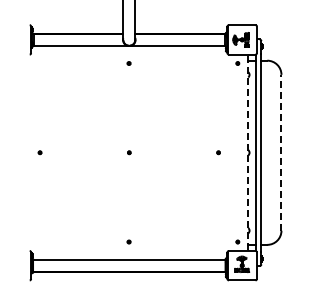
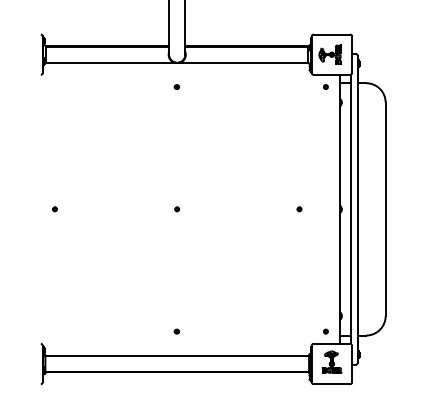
line: (248, 152) -> (340, 208), dashed -> solid
line: (281, 152) -> (385, 208), dashed -> solid

